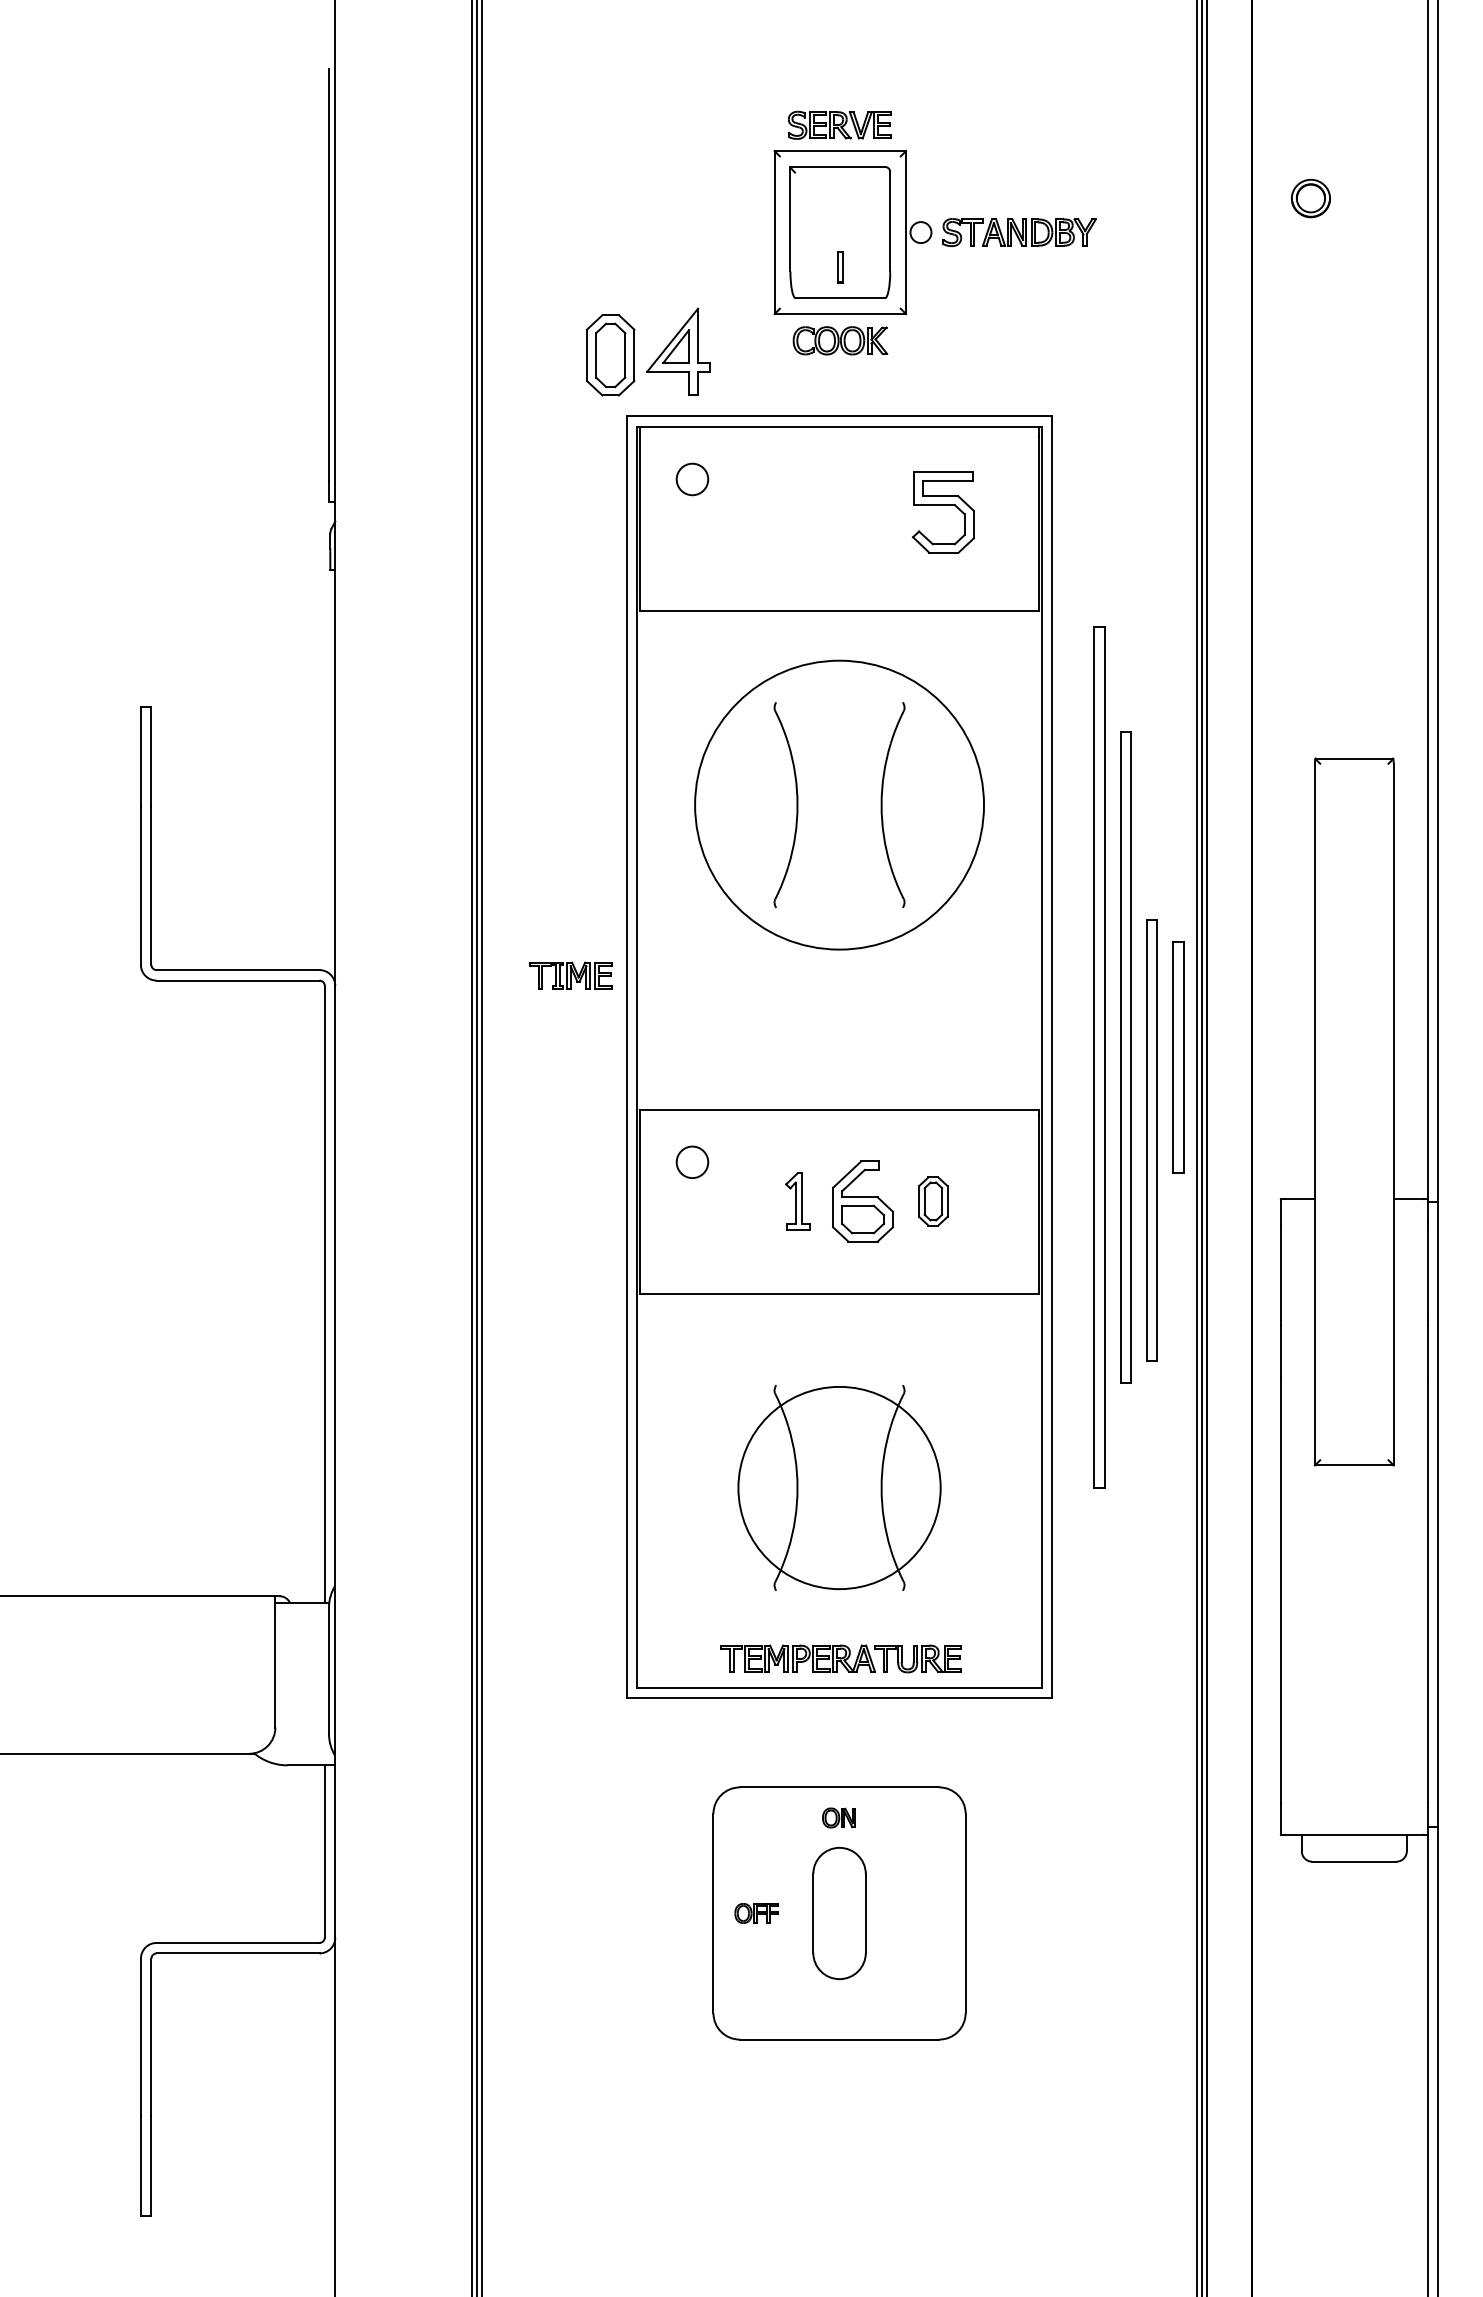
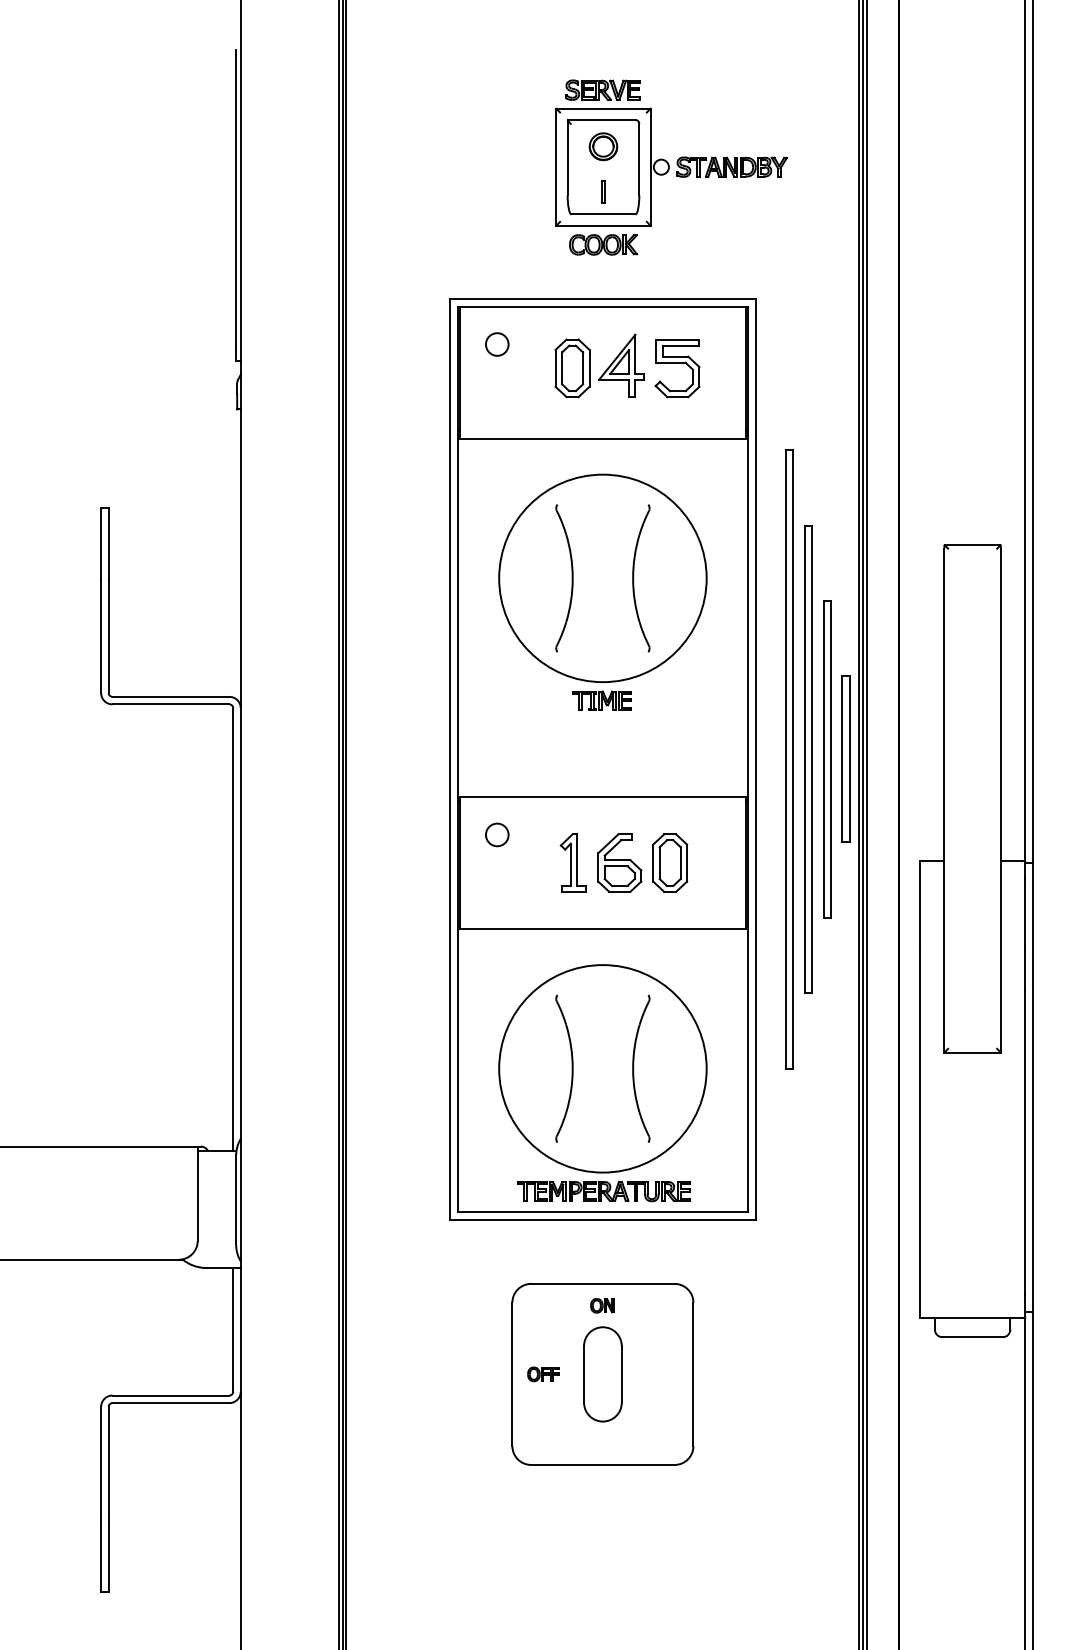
part: (1310, 198) -> (603, 146), moved
part: (656, 358) -> (605, 370), moved
part: (570, 975) -> (601, 700), moved
part: (1152, 1140) -> (827, 759), moved
part: (797, 1200) -> (572, 862), size x1.43
part: (933, 1200) -> (670, 862), size x1.67
circle: (838, 1487) -> (602, 1068), size x1.43

